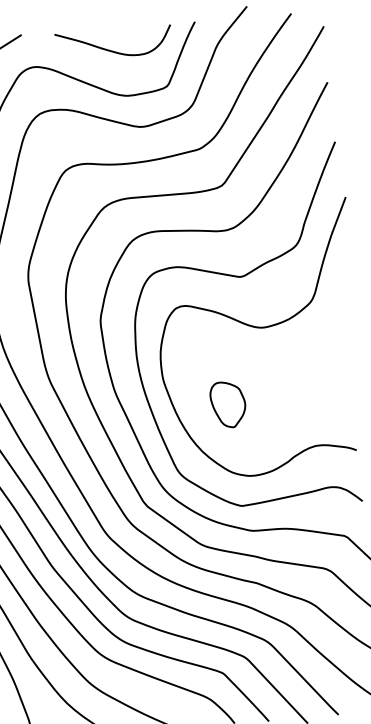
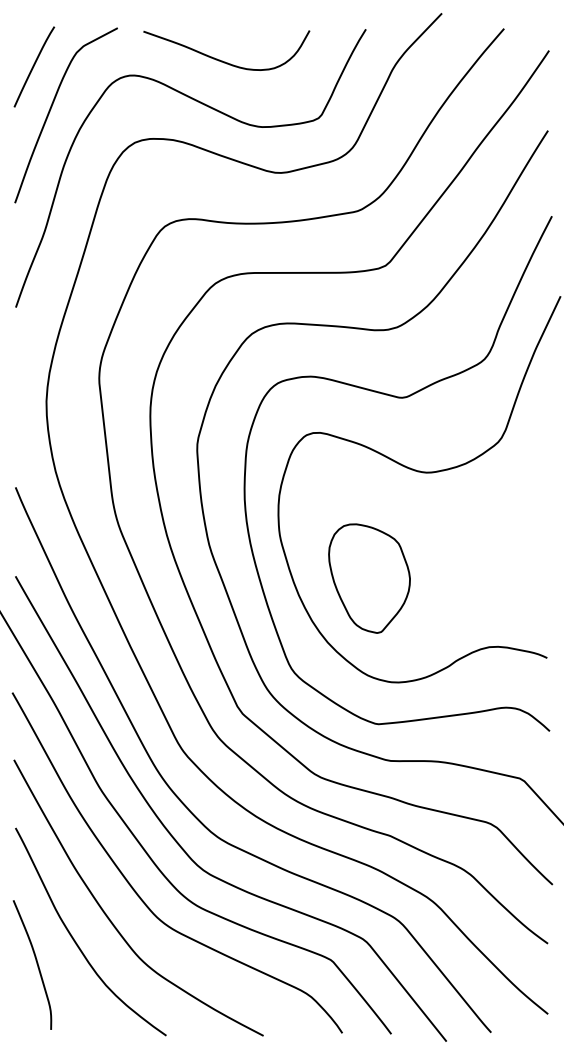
curve: (111, 50) -> (222, 60), moved
part: (228, 404) -> (369, 578), size x1.67

